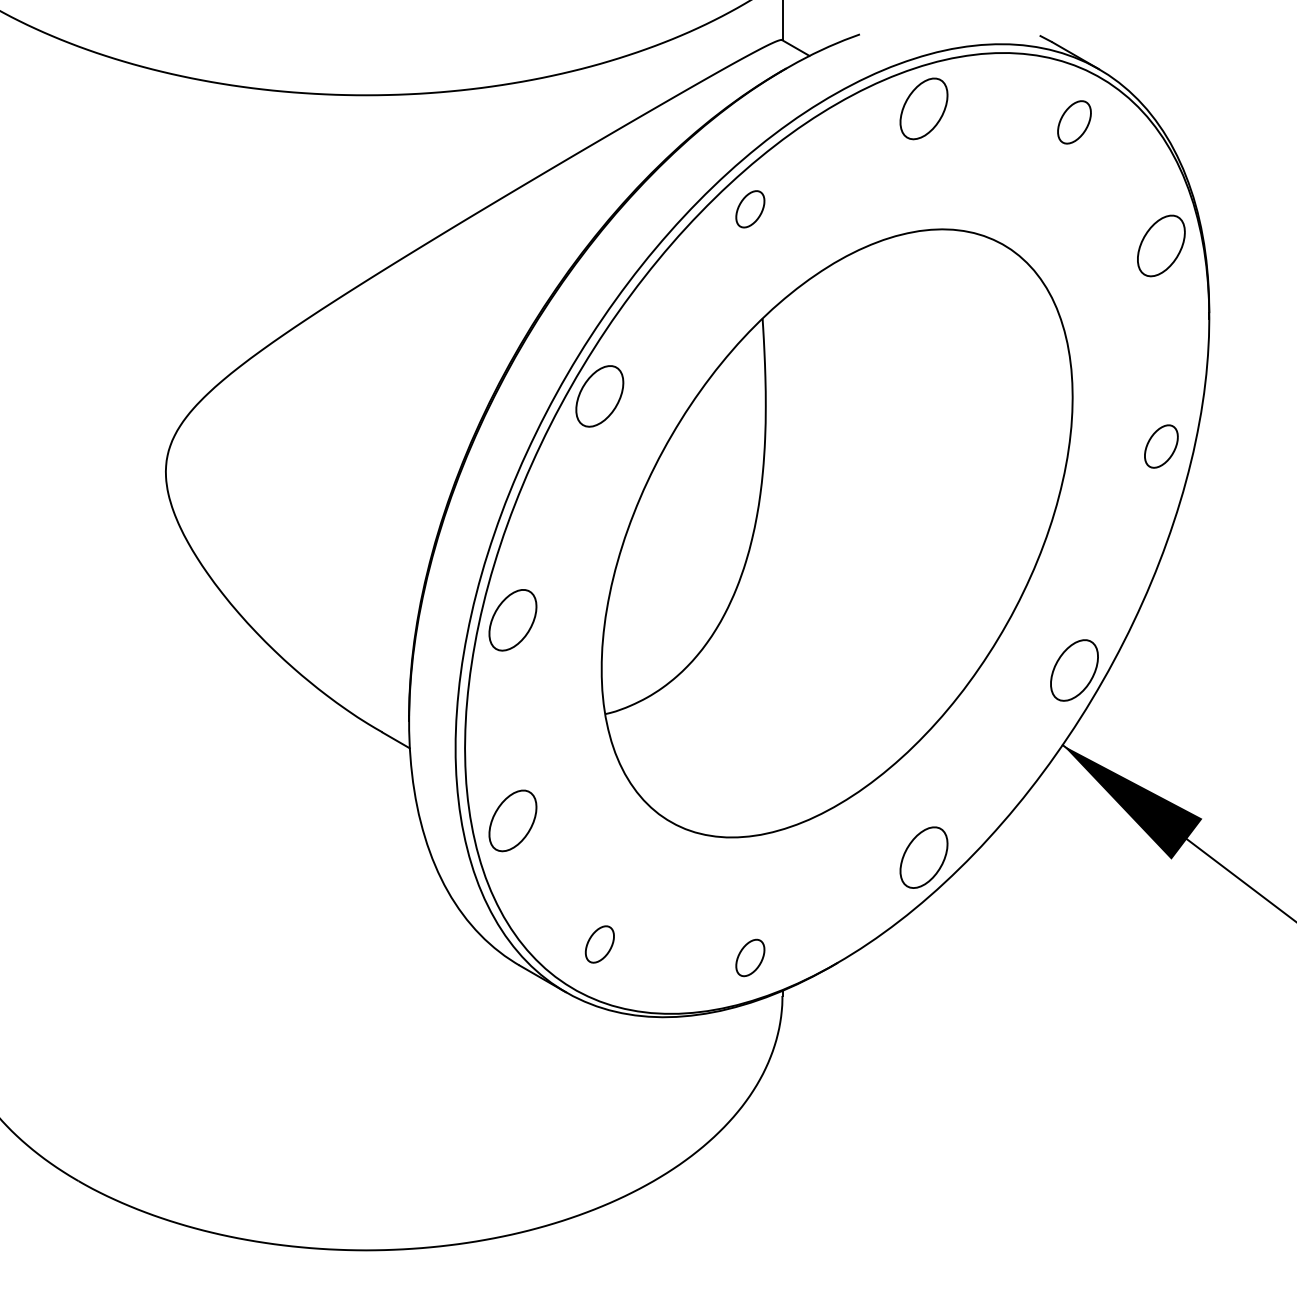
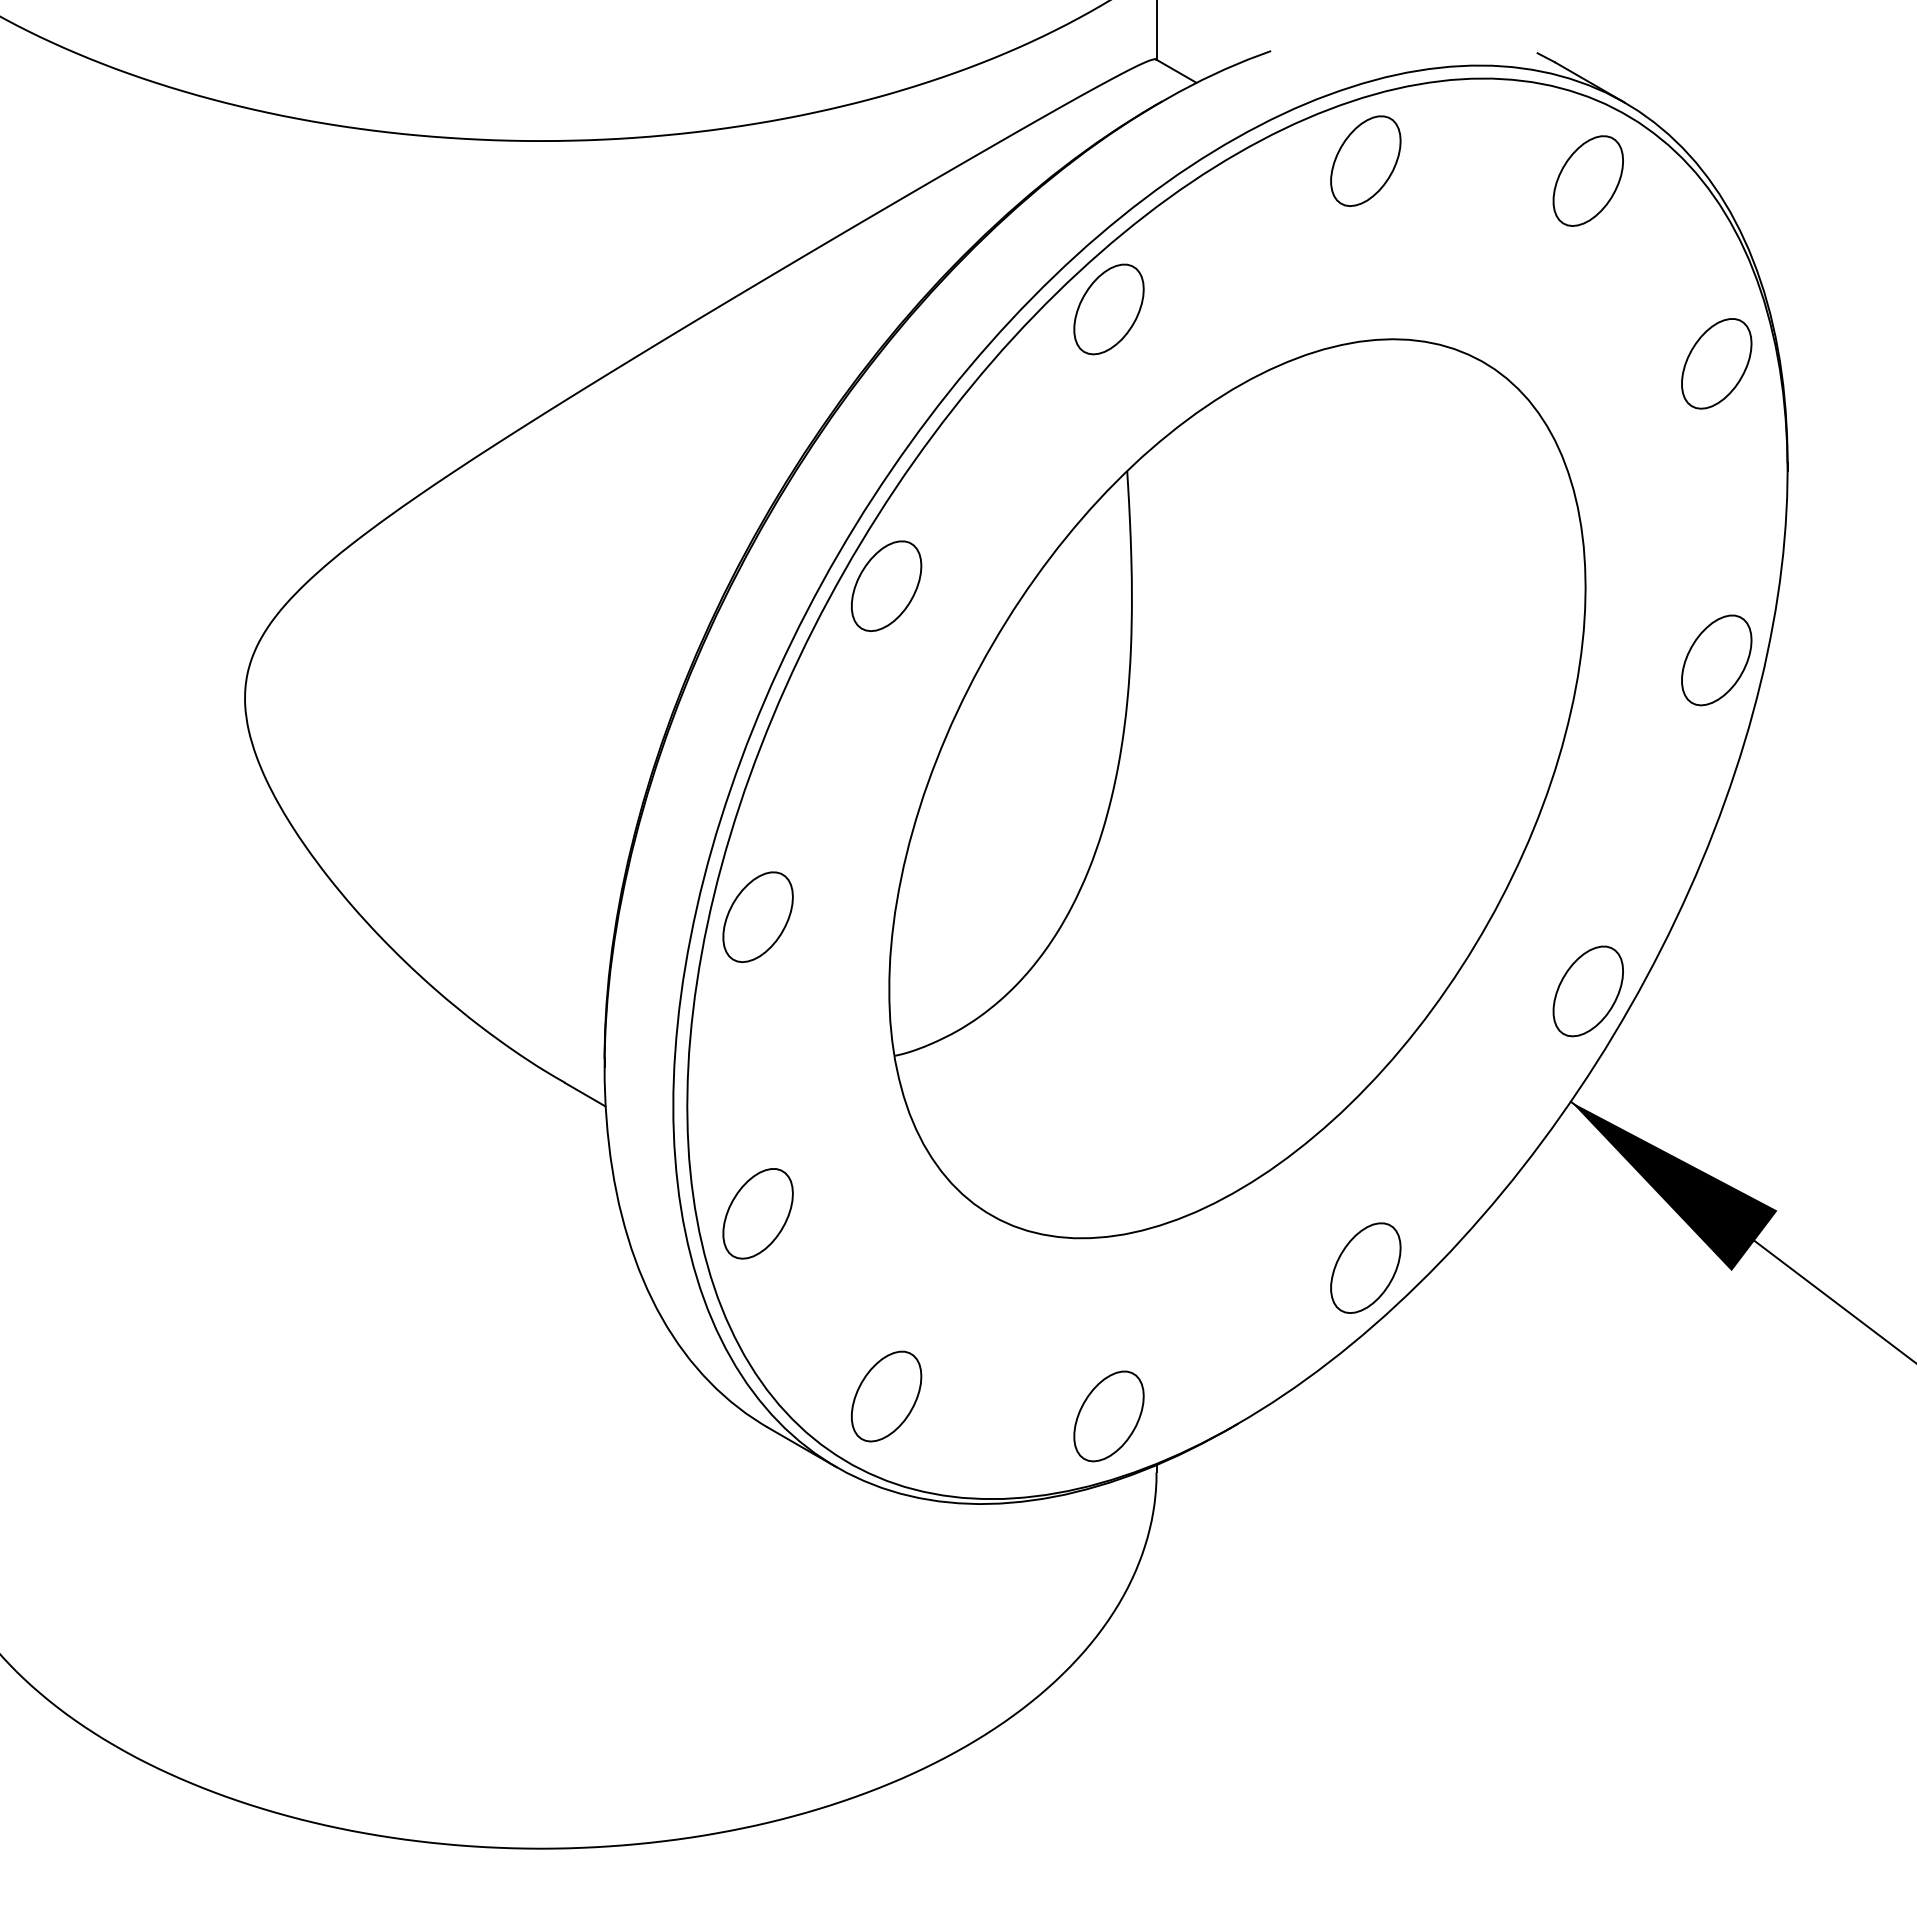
part: (1074, 122) -> (1588, 181), size x1.43
part: (750, 209) -> (1109, 309), size x1.67
part: (1161, 446) -> (1716, 660), size x1.43
part: (599, 944) -> (886, 1396), size x1.67
part: (750, 957) -> (1109, 1415), size x1.67

